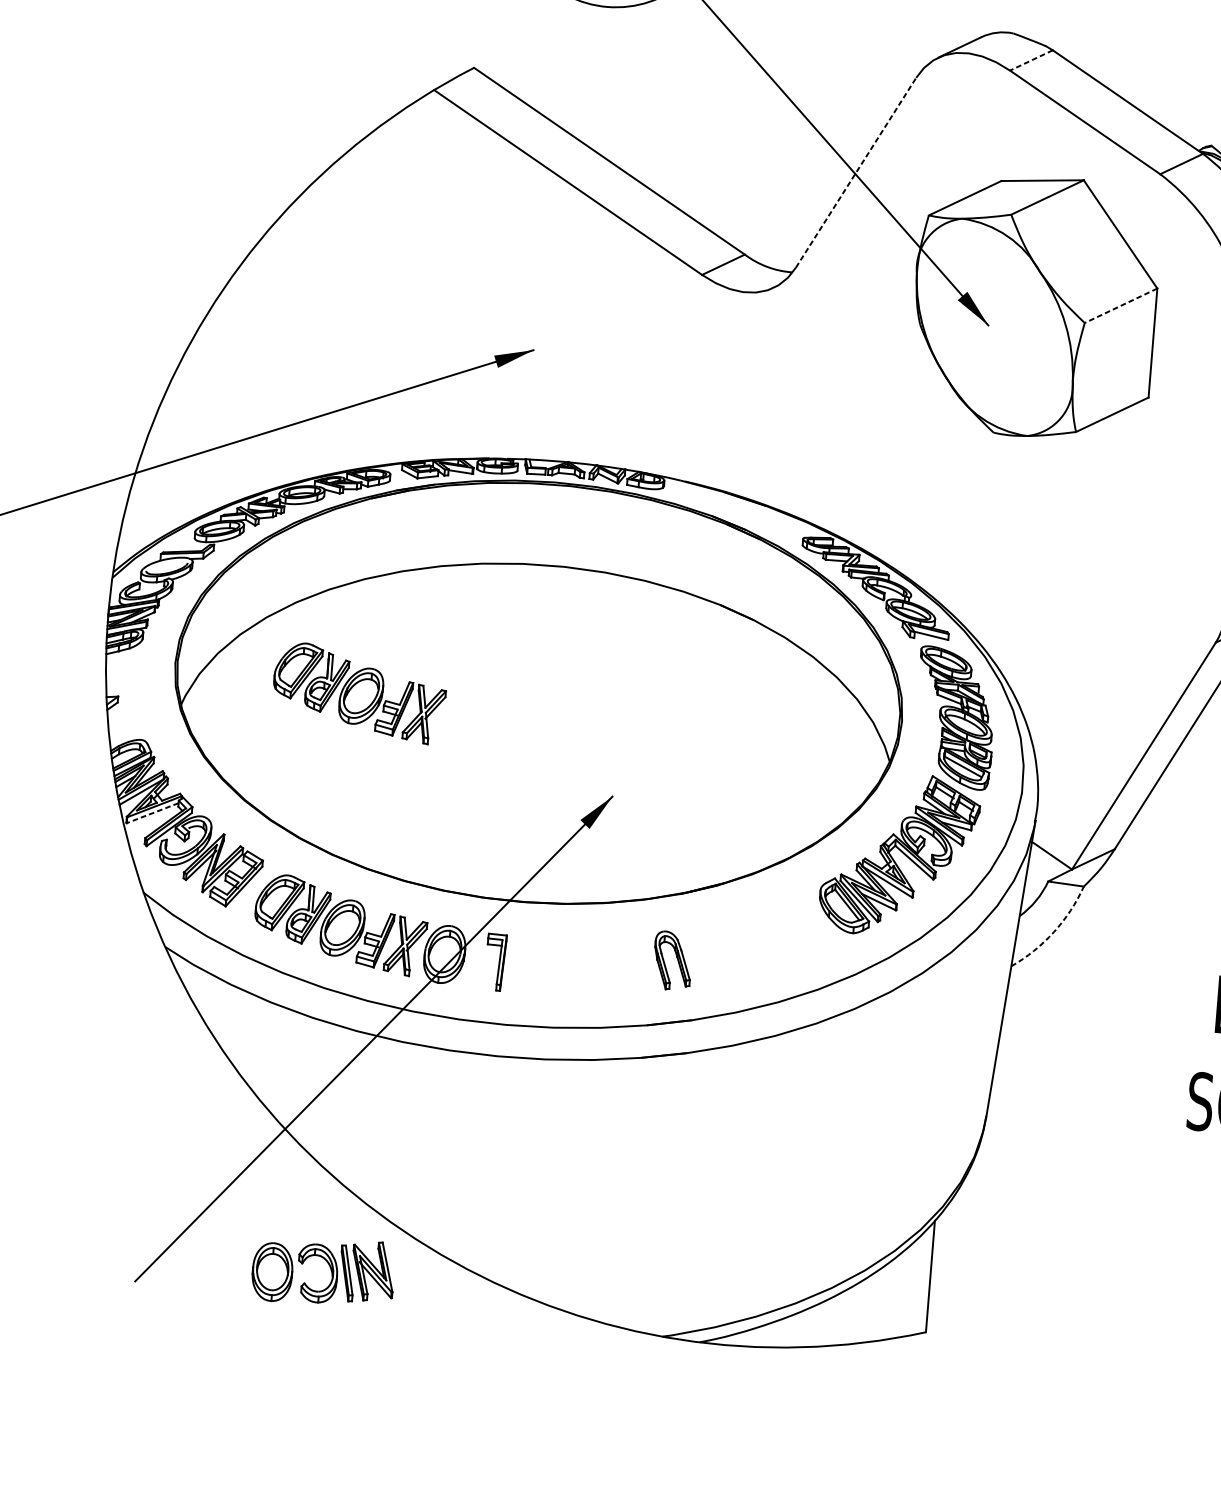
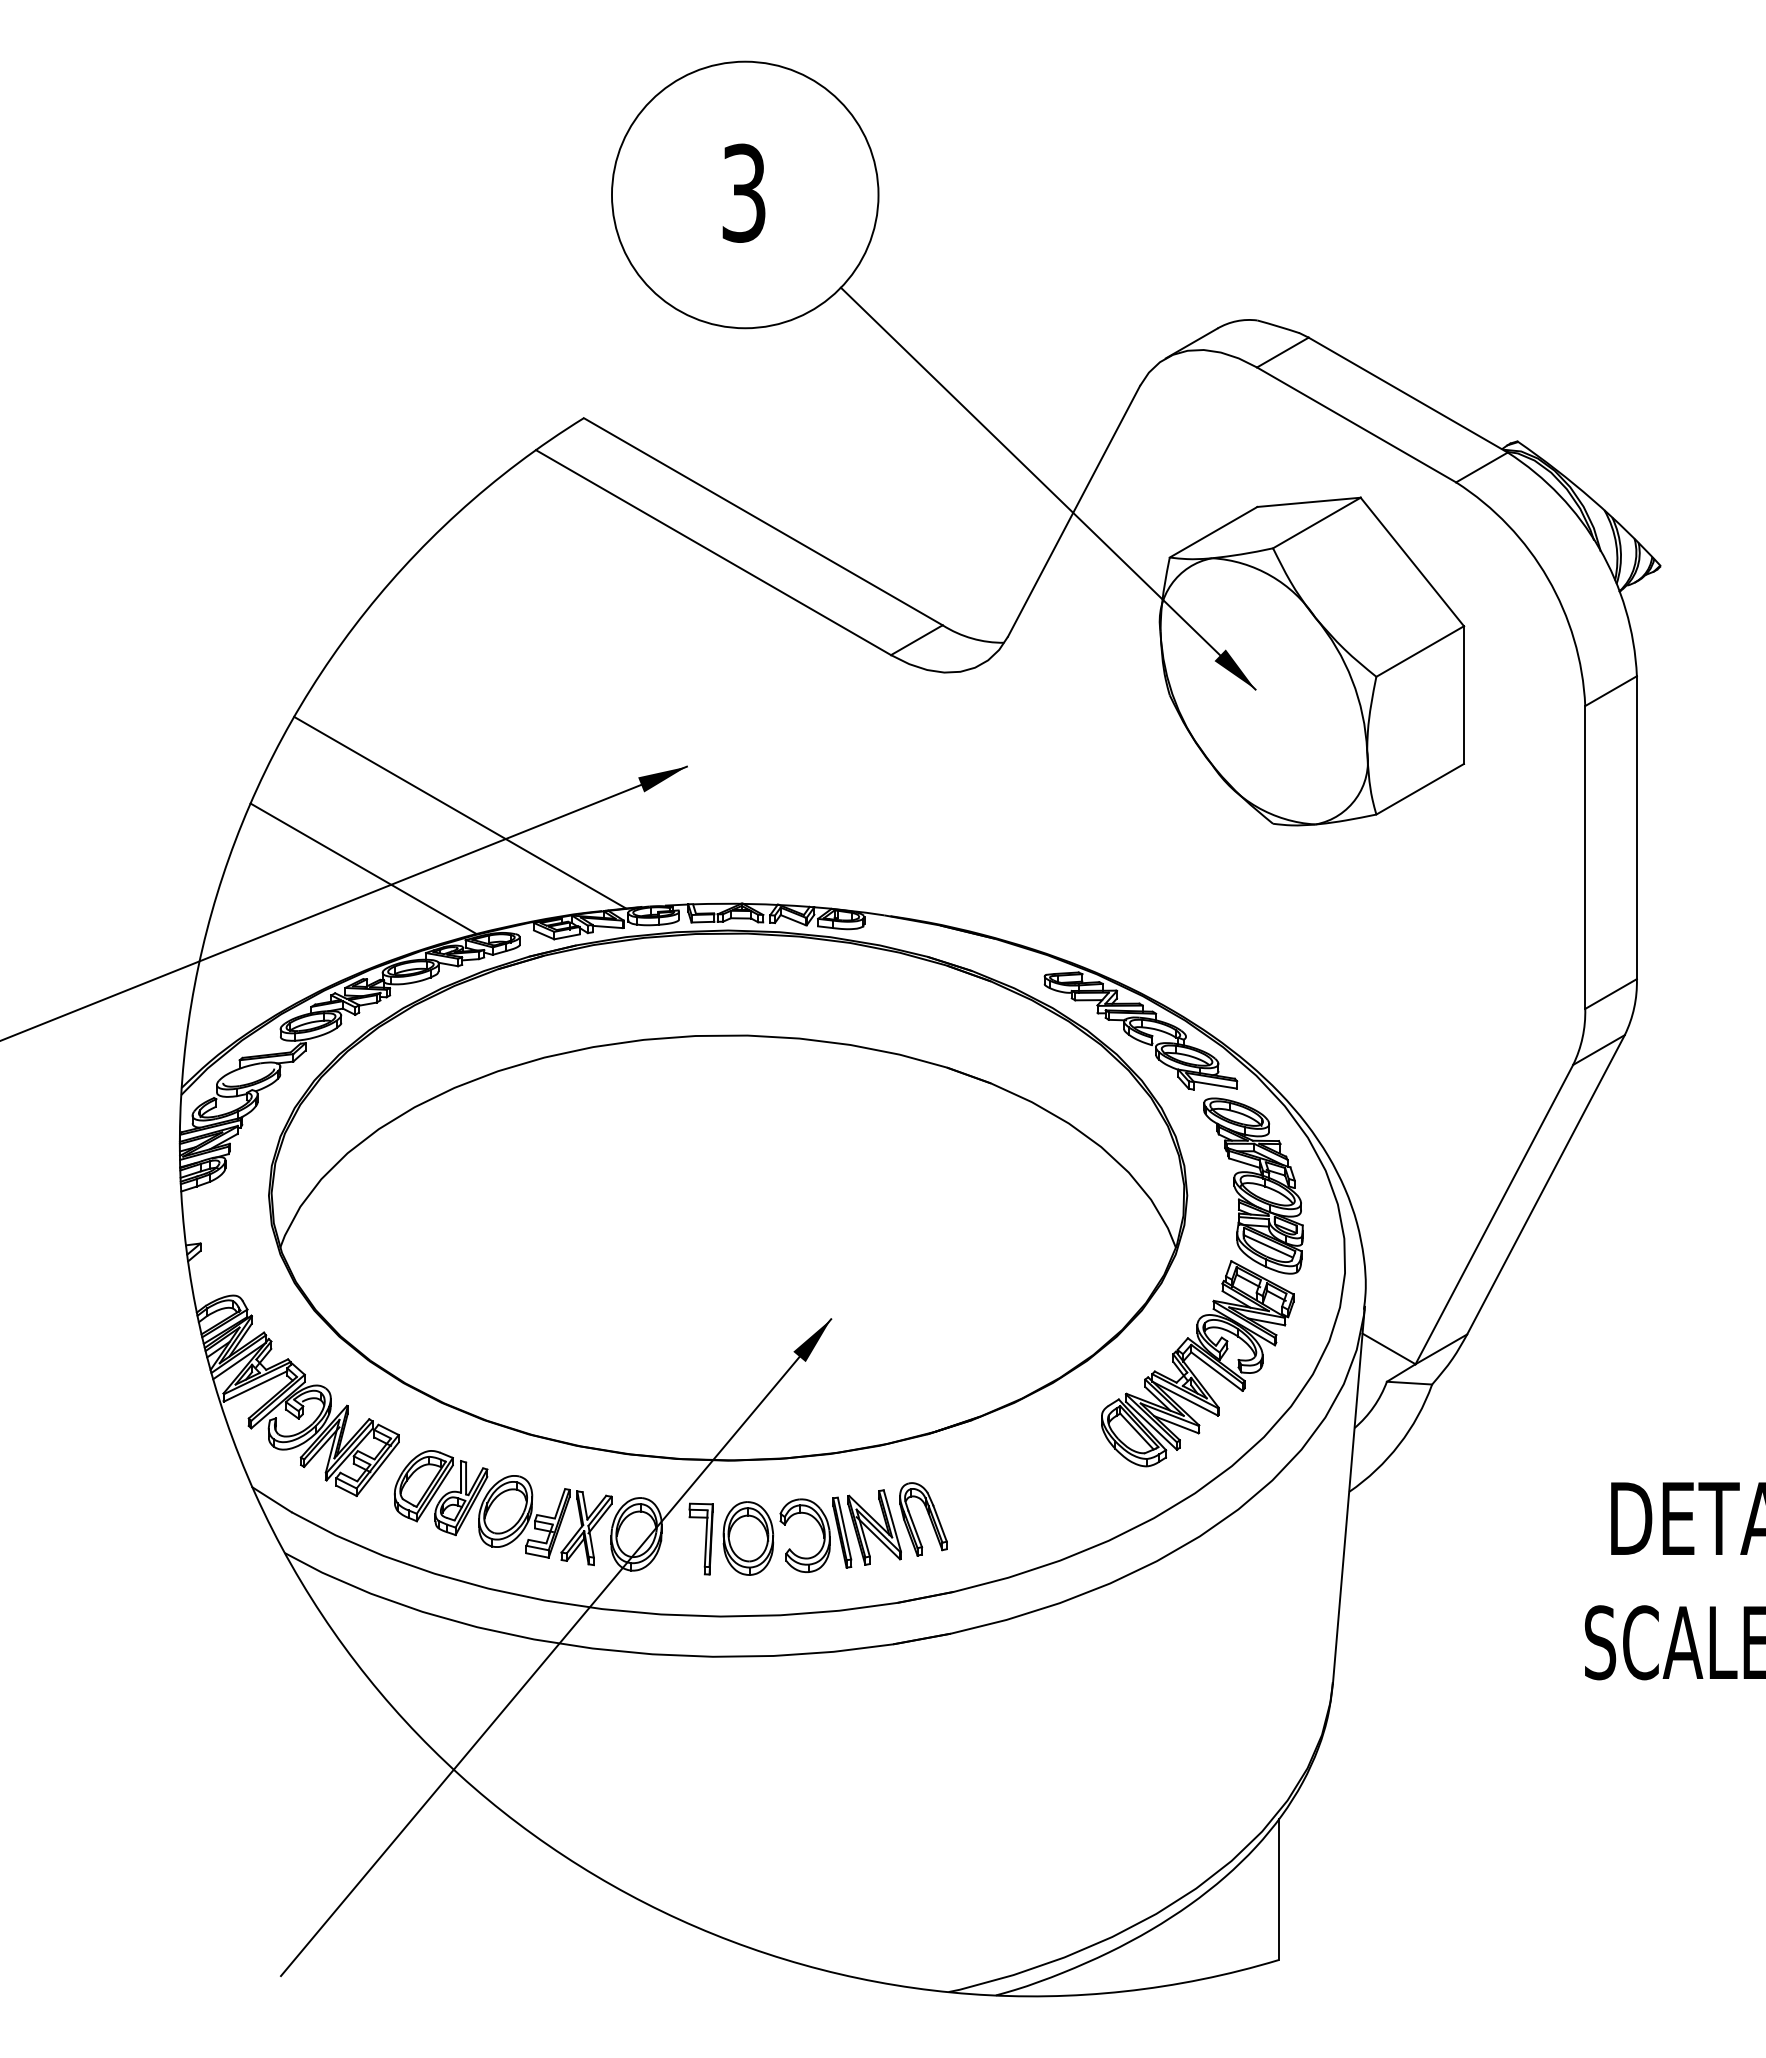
line: (1031, 60) -> (1282, 352), dashed -> solid
line: (856, 172) -> (1074, 511), dashed -> solid
line: (1121, 305) -> (1420, 651), dashed -> solid
line: (351, 372) -> (460, 812), added
line: (271, 410) -> (363, 868), added
part: (358, 693) -> (502, 1215), removed
line: (152, 813) -> (255, 1386), dashed -> solid
arc: (1054, 931) -> (1399, 1444), dashed -> solid
part: (330, 1268) -> (820, 1528), moved

